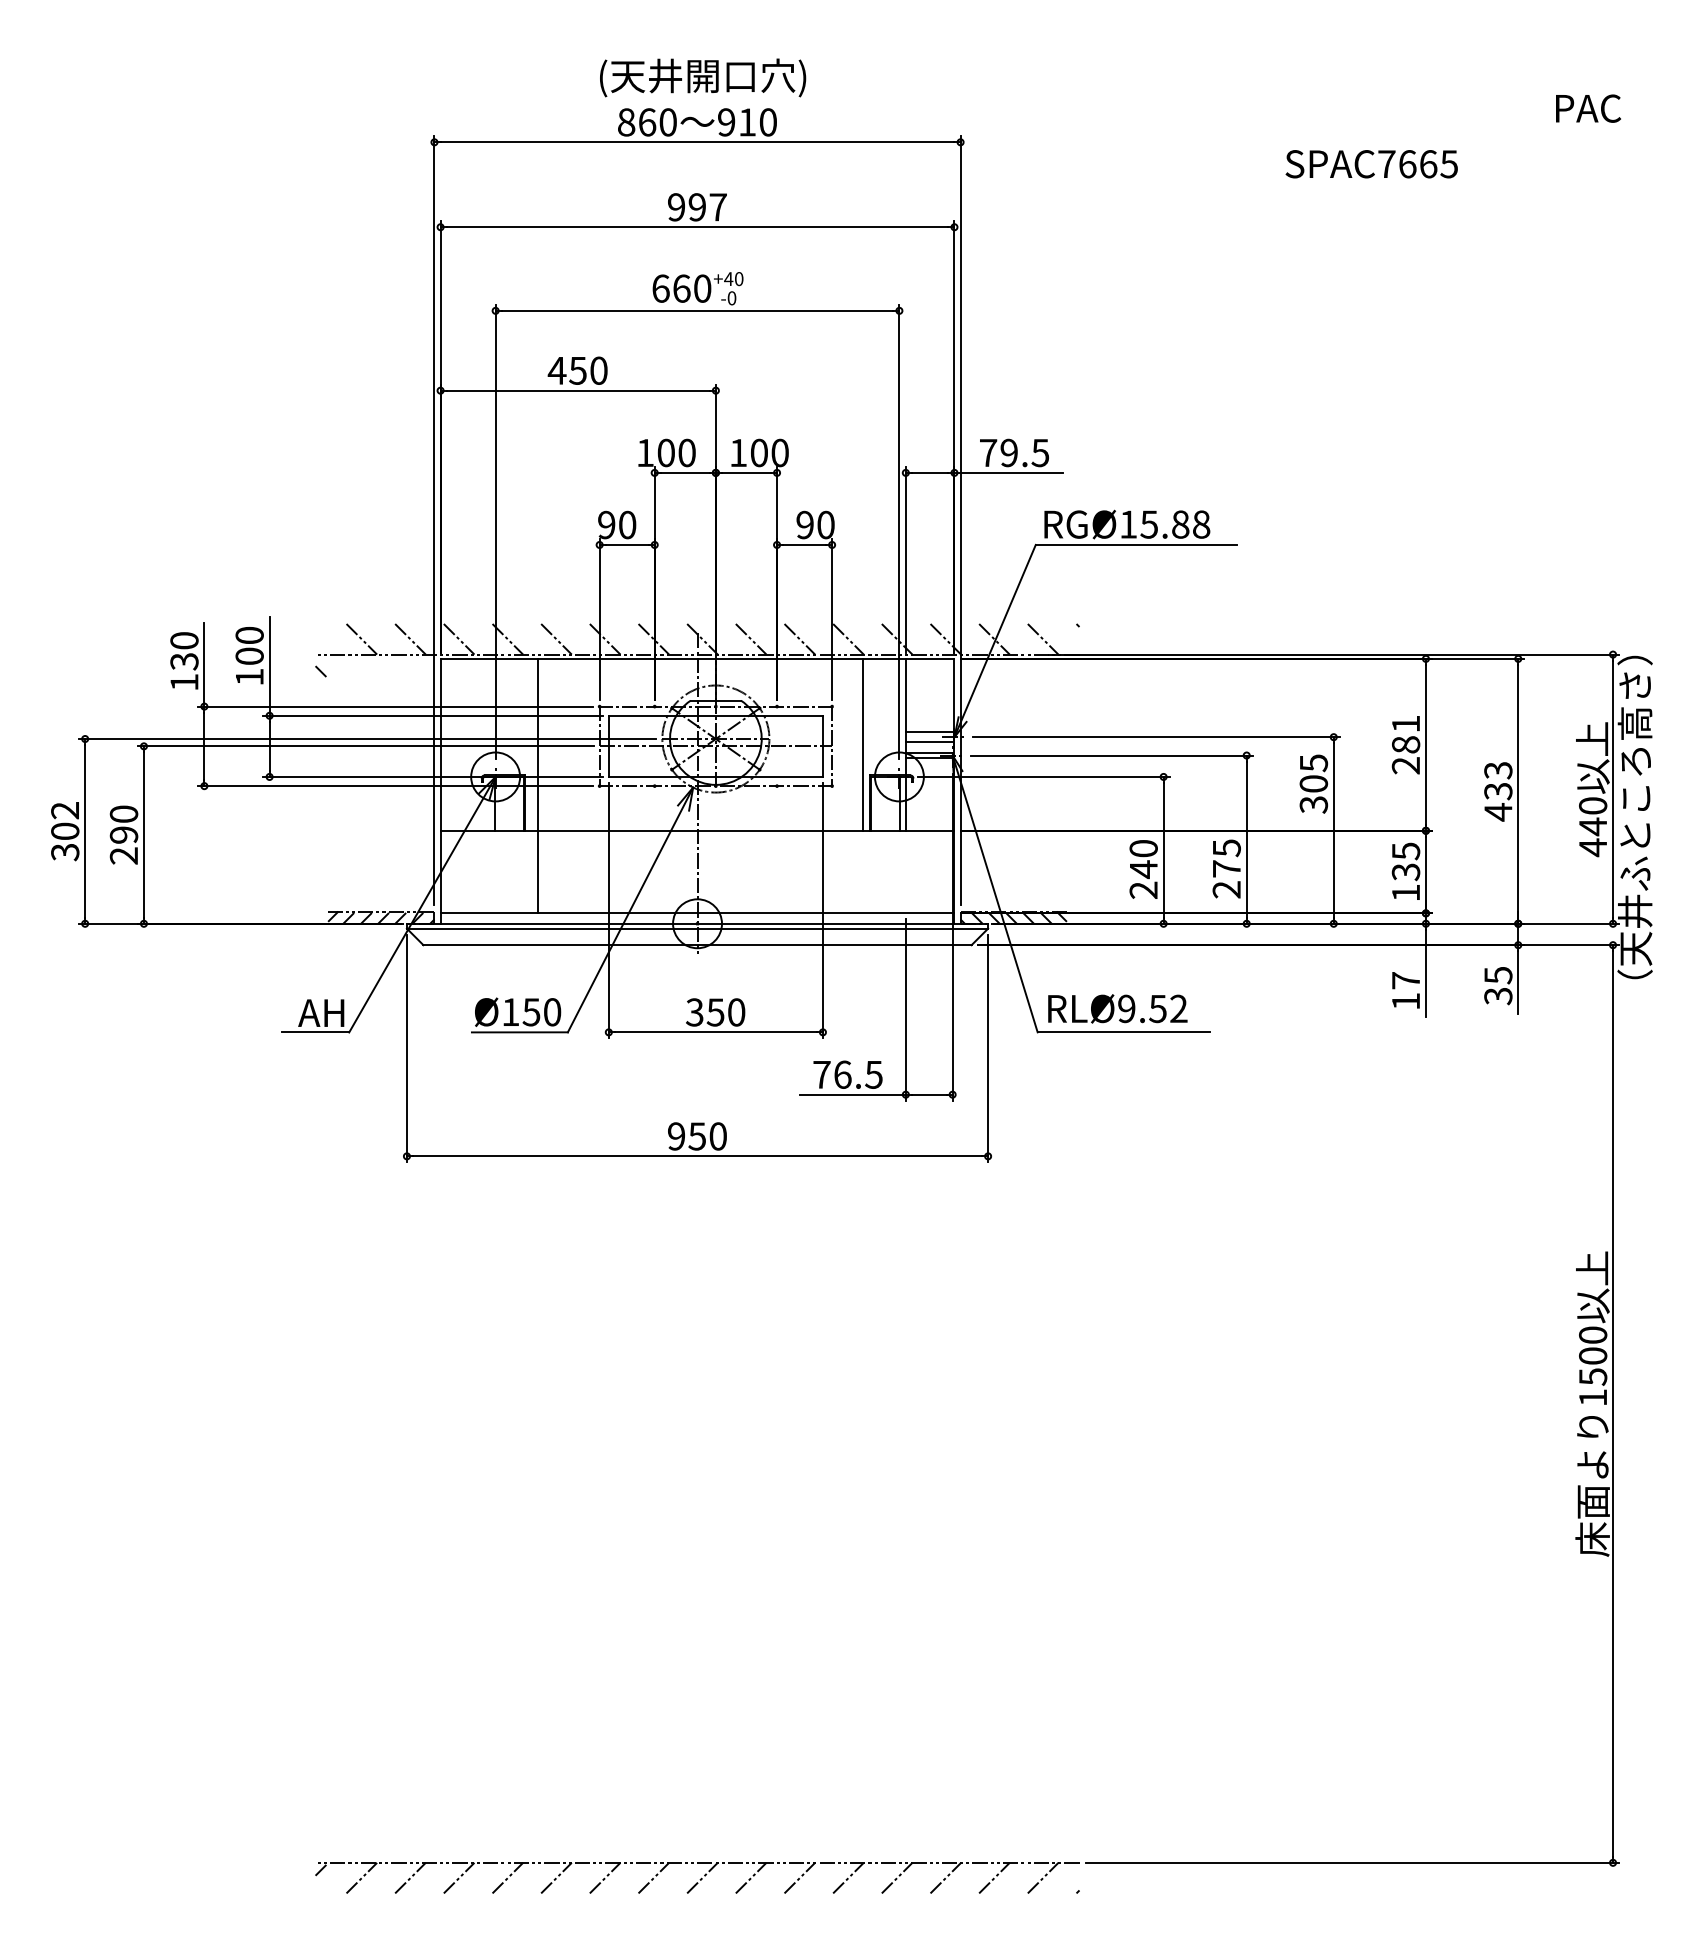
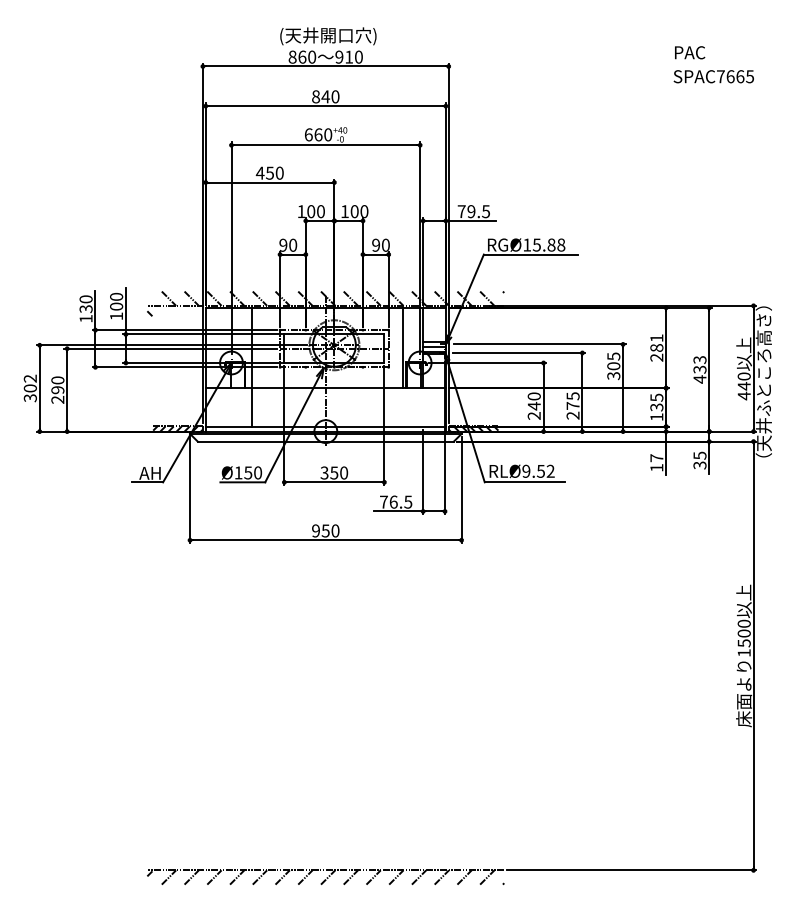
text: (1589, 108) -> (690, 52), moved
text: (1371, 163) -> (713, 76), moved
text: (696, 206) -> (325, 96), 997 -> 840

